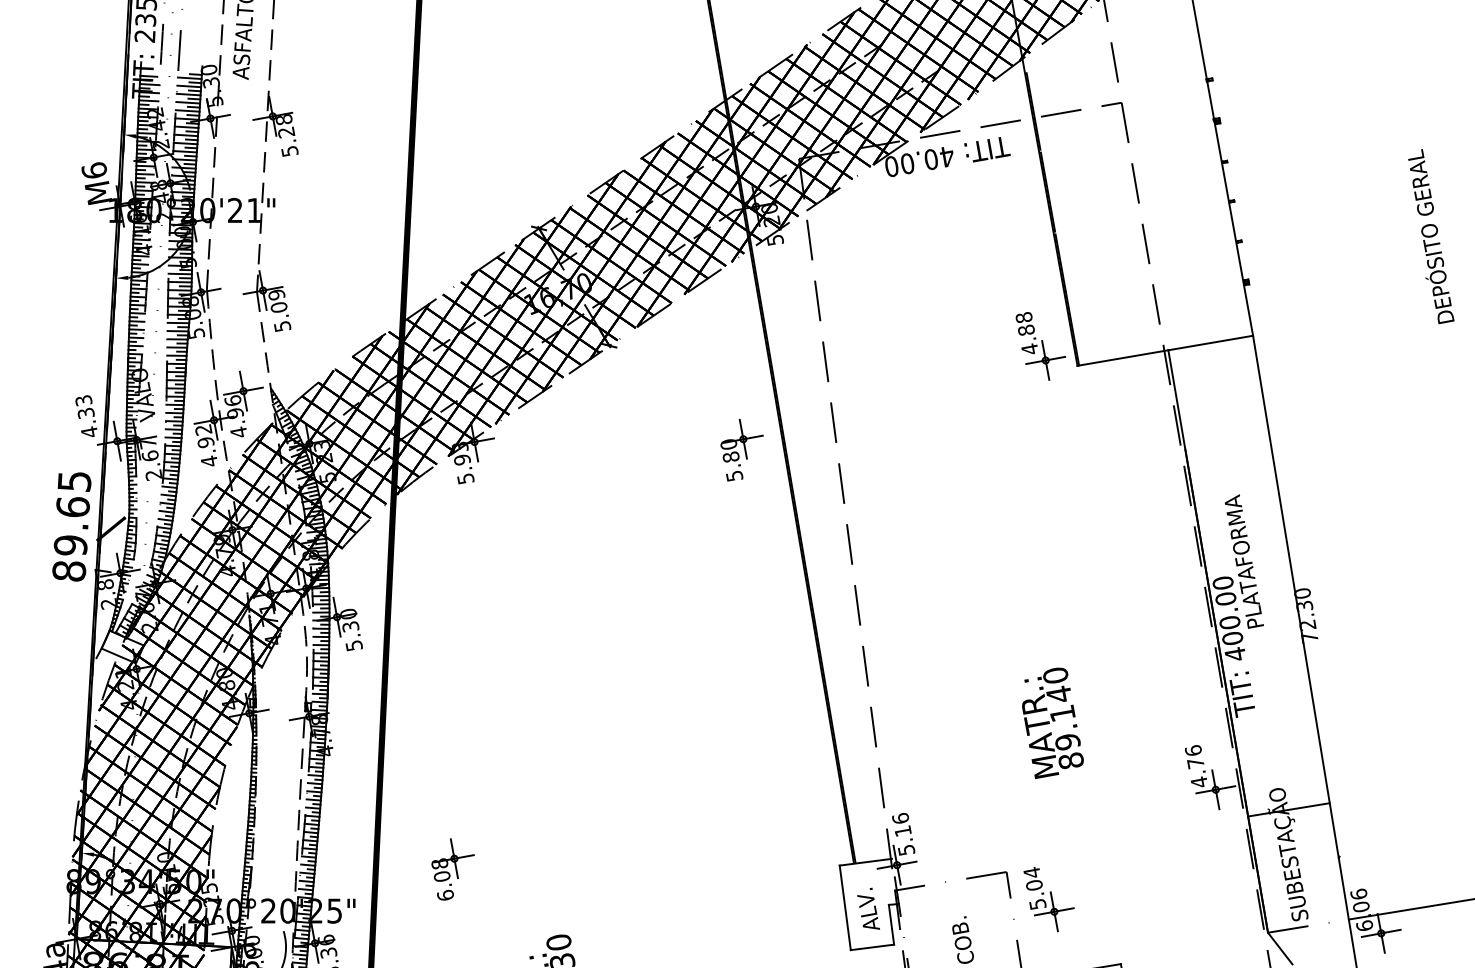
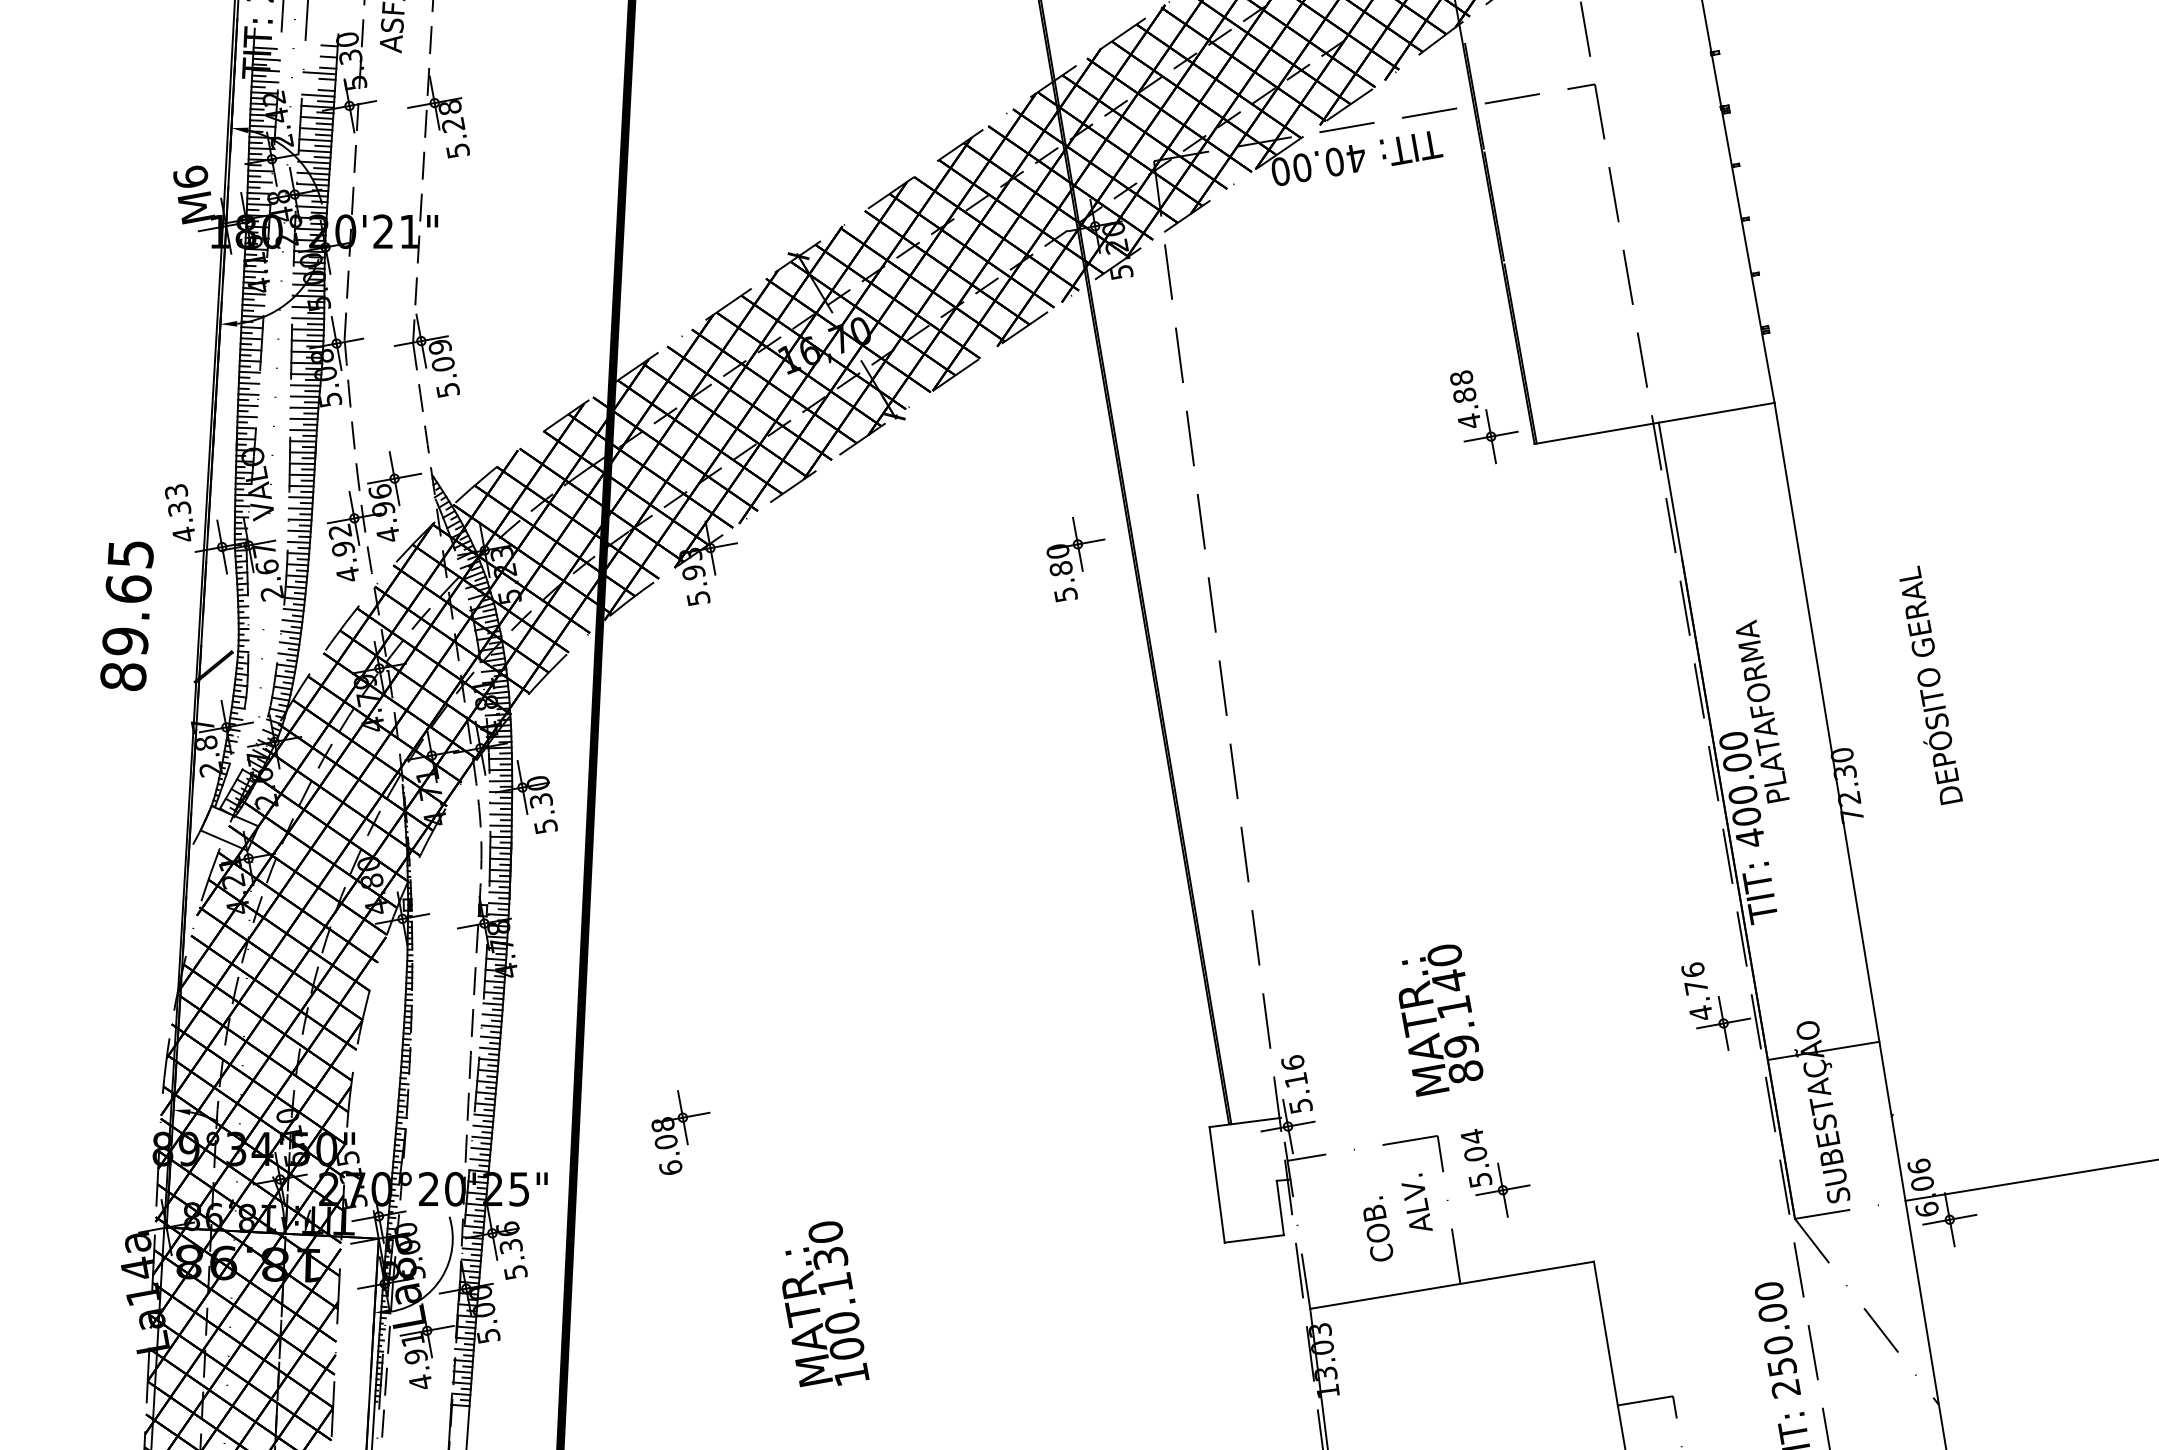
line: (189, 77) -> (320, 50), removed
line: (189, 86) -> (320, 62), removed
line: (187, 102) -> (318, 84), removed
text: (1430, 236) -> (1930, 685), moved
text: (71, 526) -> (126, 615), moved
text: (1052, 723) -> (1440, 1020), moved
text: (868, 908) -> (1416, 1201), moved

